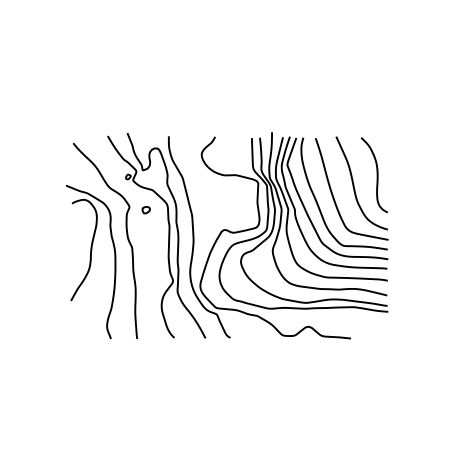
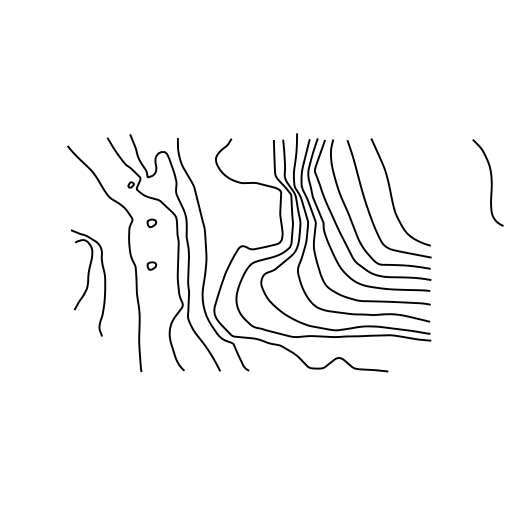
curve: (376, 175) -> (490, 183), moved
part: (145, 247) -> (150, 266), added
part: (91, 261) -> (88, 282), size x0.6

